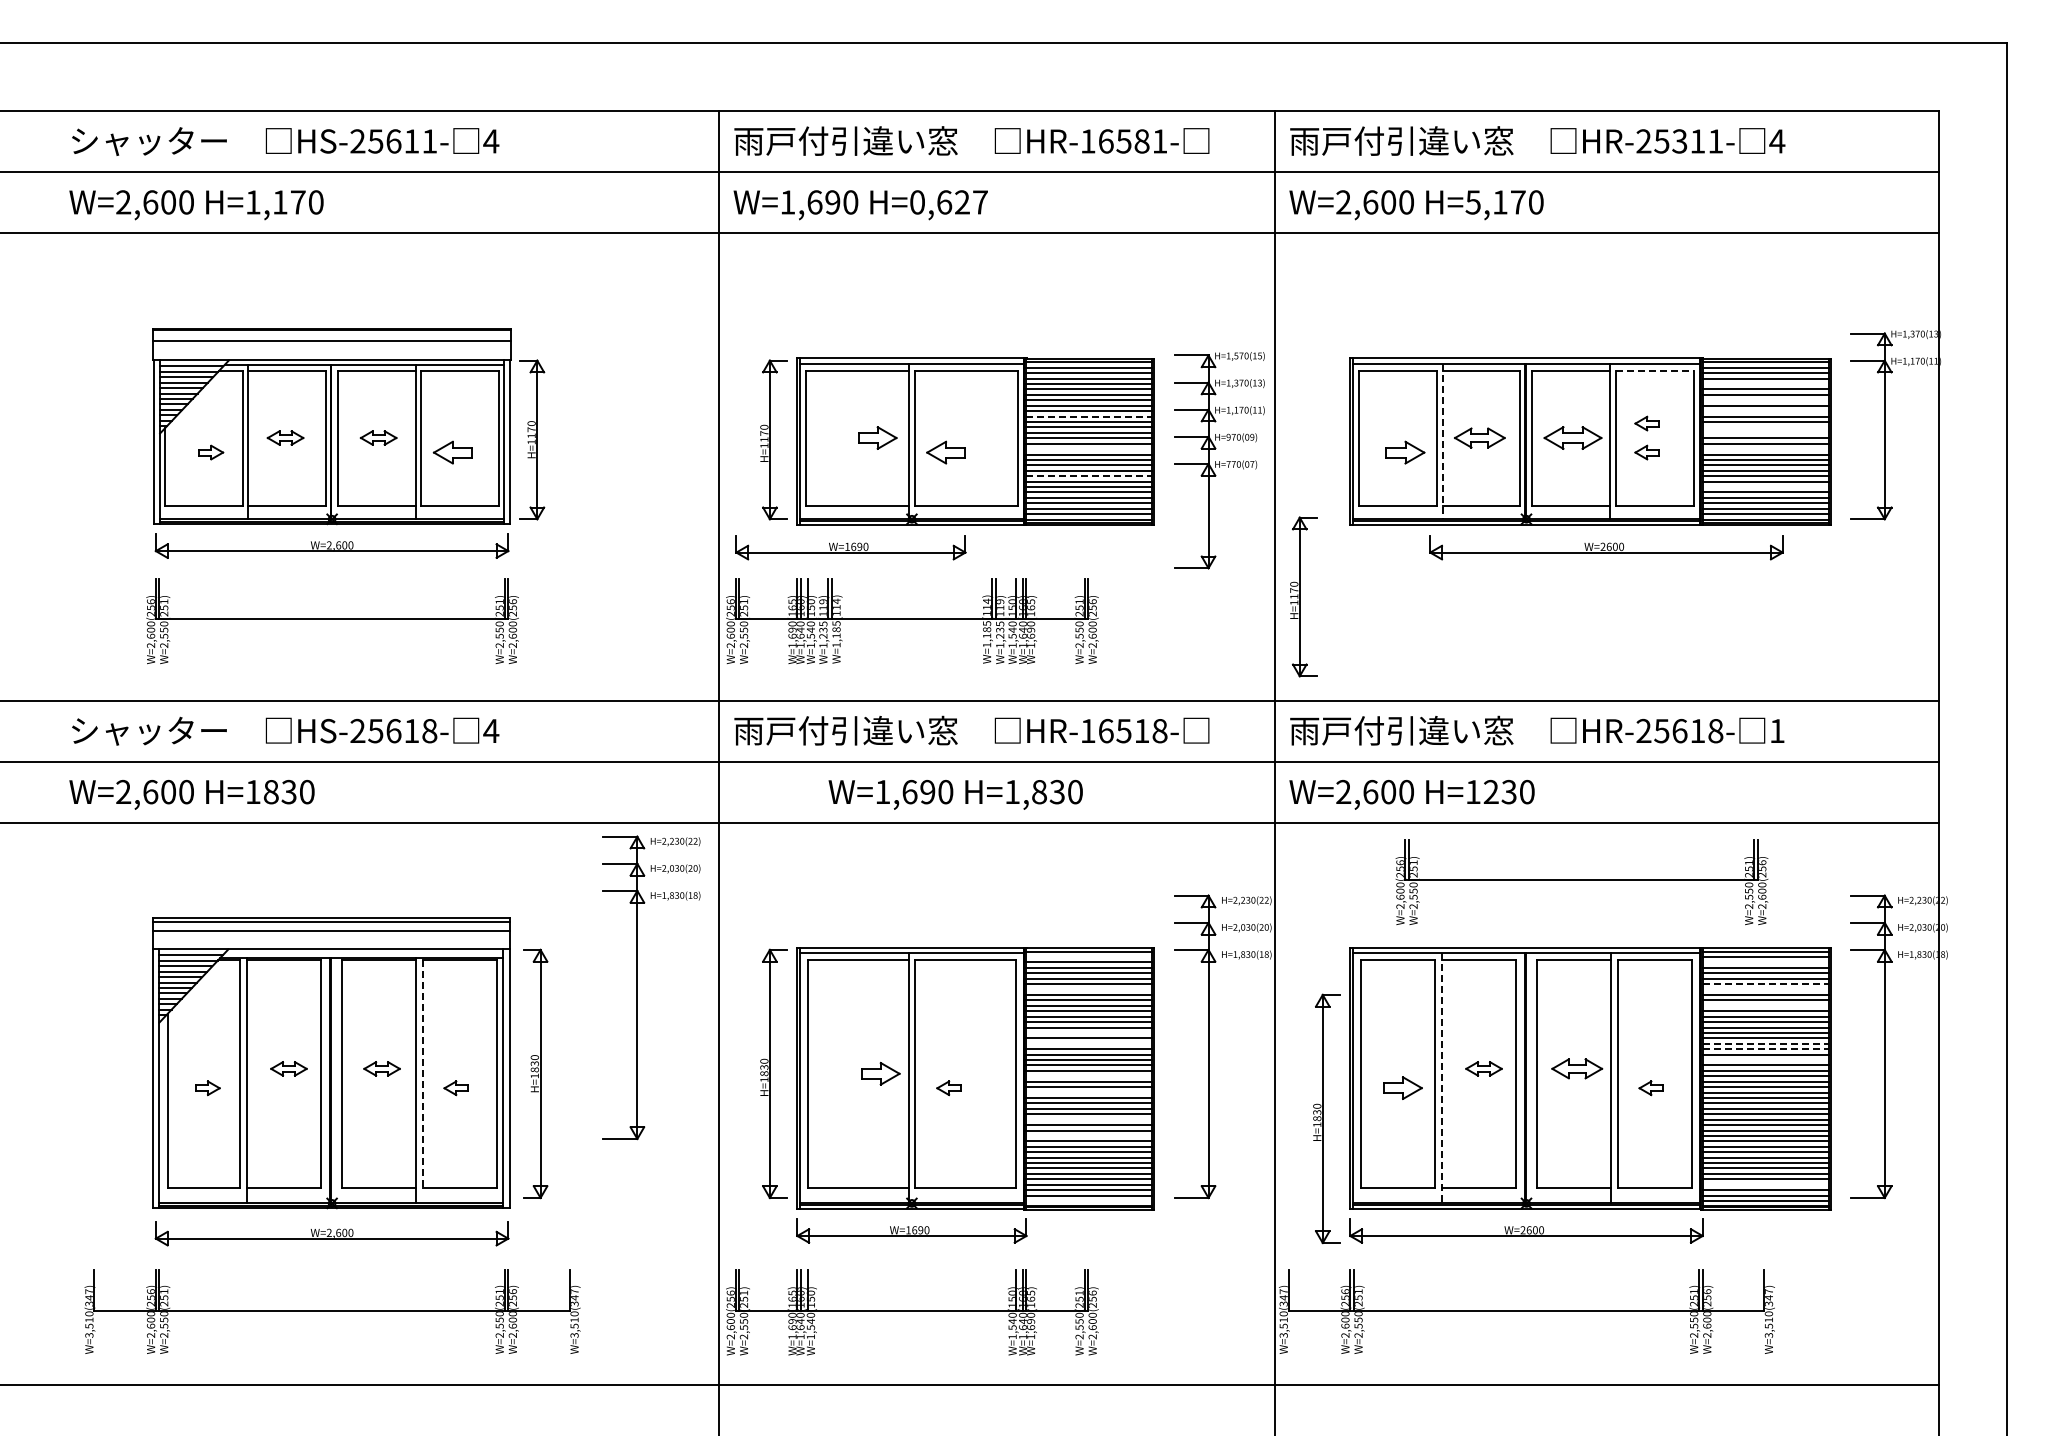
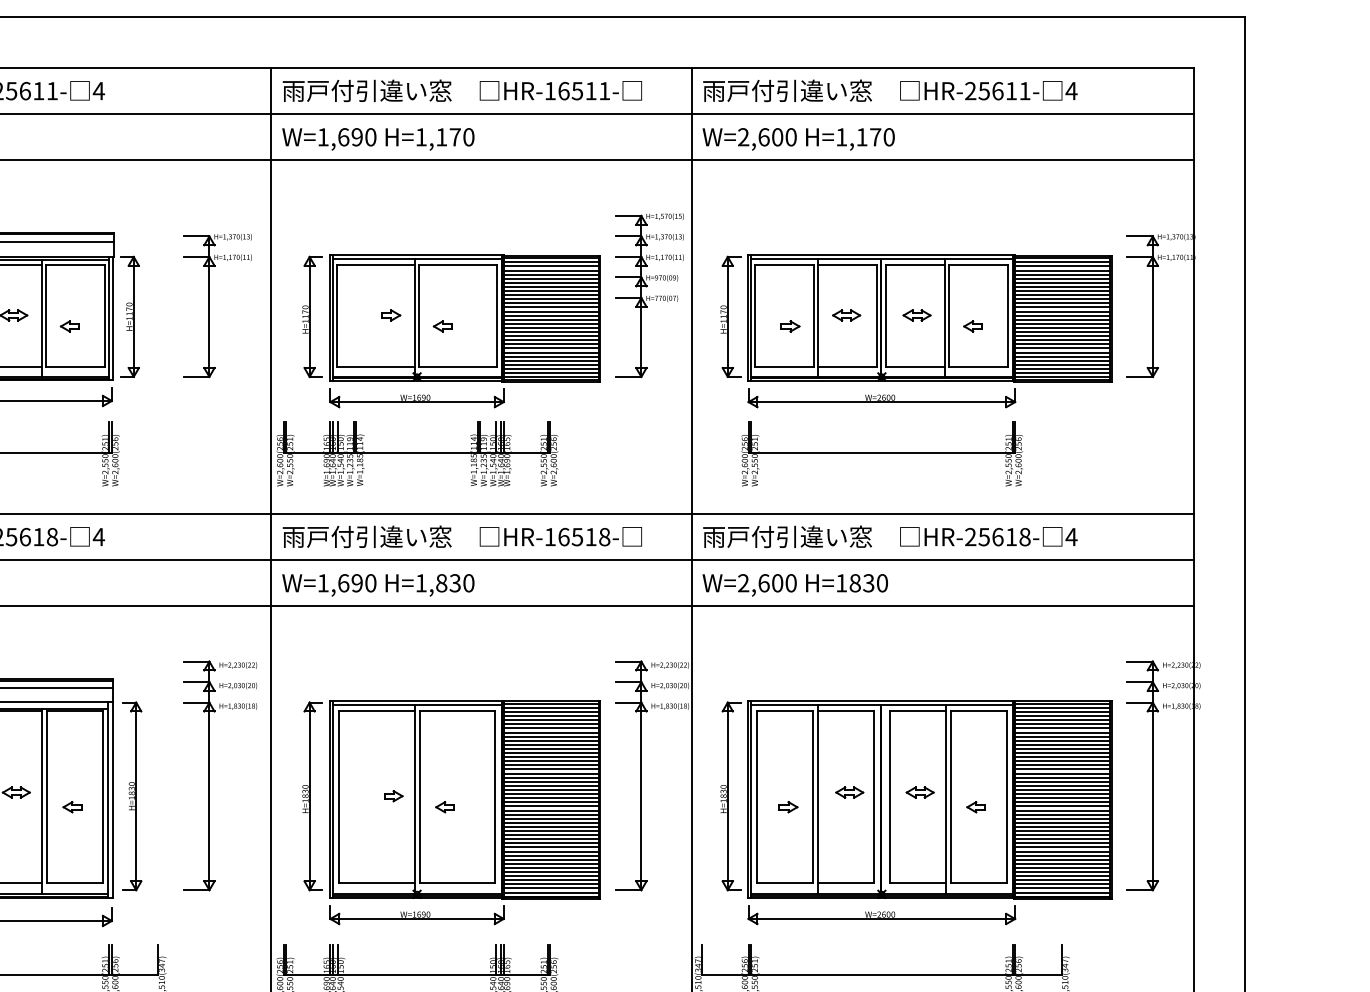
text: (1141, 141) -> (590, 91), HR-16581- -> HR-16511-
text: (1679, 141) -> (997, 91), HR-25311- -> HR-25611-
text: (948, 202) -> (444, 137), H=0,627 -> H=1,170
text: (1472, 202) -> (841, 137), H=5,170 -> H=1,170
line: (1654, 371) -> (978, 265), dashed -> solid
line: (1765, 384) -> (1062, 274), added
line: (1765, 400) -> (1062, 287), added
line: (1765, 411) -> (1062, 295), added
line: (1089, 416) -> (551, 299), dashed -> solid
part: (1646, 423) -> (972, 304), removed
part: (637, 425) -> (209, 305), added
line: (1765, 427) -> (1062, 307), added
line: (1765, 432) -> (1062, 311), added
part: (877, 437) -> (391, 315), size x0.62
part: (1479, 437) -> (846, 315), size x0.71
part: (1572, 437) -> (916, 315), size x0.62
line: (1442, 441) -> (818, 318), dashed -> solid
line: (1089, 449) -> (551, 324), added
line: (1765, 449) -> (1062, 324), added
part: (452, 452) -> (69, 326), size x0.62
part: (945, 452) -> (442, 326), size x0.62
part: (1405, 452) -> (790, 326), size x0.62
part: (1219, 460) -> (649, 295), moved
line: (1089, 476) -> (551, 344), dashed -> solid
line: (1765, 487) -> (1062, 352), added
part: (850, 547) -> (416, 398), moved
part: (1606, 547) -> (881, 398), moved
part: (1303, 596) -> (730, 316), moved
text: (1777, 730) -> (1071, 536), 1 -> 4
text: (1490, 791) -> (854, 582), H=1230 -> H=1830
text: (955, 794) -> (378, 585), moved
part: (1581, 882) -> (881, 454), moved
line: (1089, 957) -> (551, 708), added
line: (1765, 962) -> (1062, 712), added
line: (1766, 984) -> (1063, 728), dashed -> solid
part: (637, 987) -> (209, 775), moved
line: (1089, 989) -> (551, 732), added
line: (1765, 989) -> (1062, 732), added
line: (1765, 1005) -> (1062, 744), added
line: (1089, 1032) -> (551, 765), added
line: (1089, 1043) -> (551, 773), added
line: (1766, 1043) -> (1063, 773), dashed -> solid
line: (1766, 1049) -> (1063, 777), dashed -> solid
line: (1765, 1060) -> (1062, 786), added
part: (1576, 1068) -> (919, 792), size x0.71
part: (880, 1073) -> (393, 796), size x0.62
line: (422, 1074) -> (46, 796), dashed -> solid
line: (1089, 1076) -> (551, 798), added
line: (1442, 1078) -> (818, 799), dashed -> solid
part: (1402, 1088) -> (788, 807), size x0.62
line: (1089, 1092) -> (551, 810), added
part: (1326, 1118) -> (730, 796), moved
line: (1089, 1119) -> (551, 830), added
line: (1089, 1135) -> (551, 842), added
line: (1765, 1184) -> (1062, 880), added
line: (1089, 1201) -> (551, 892), added

